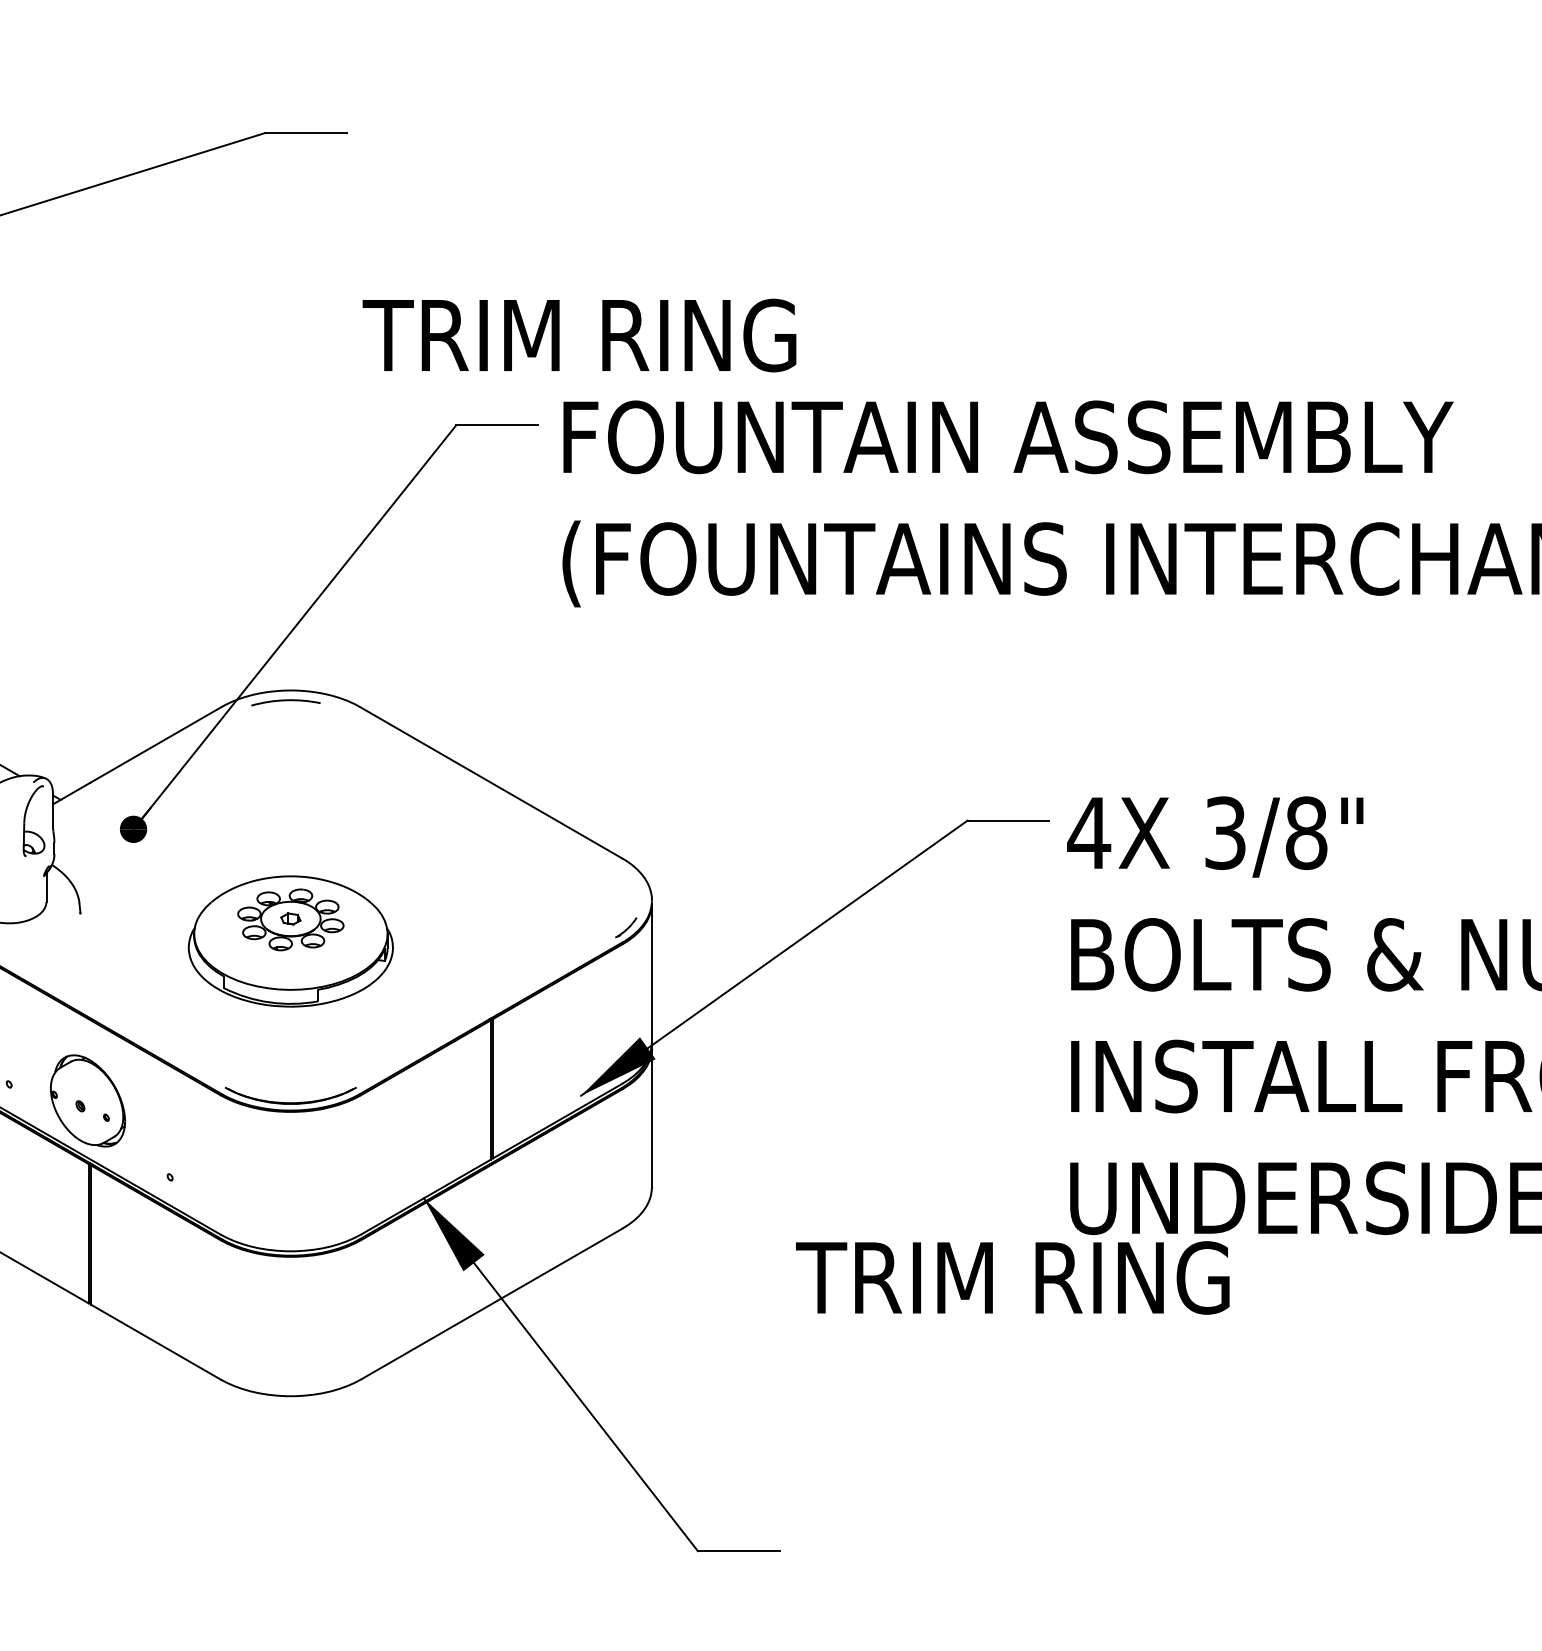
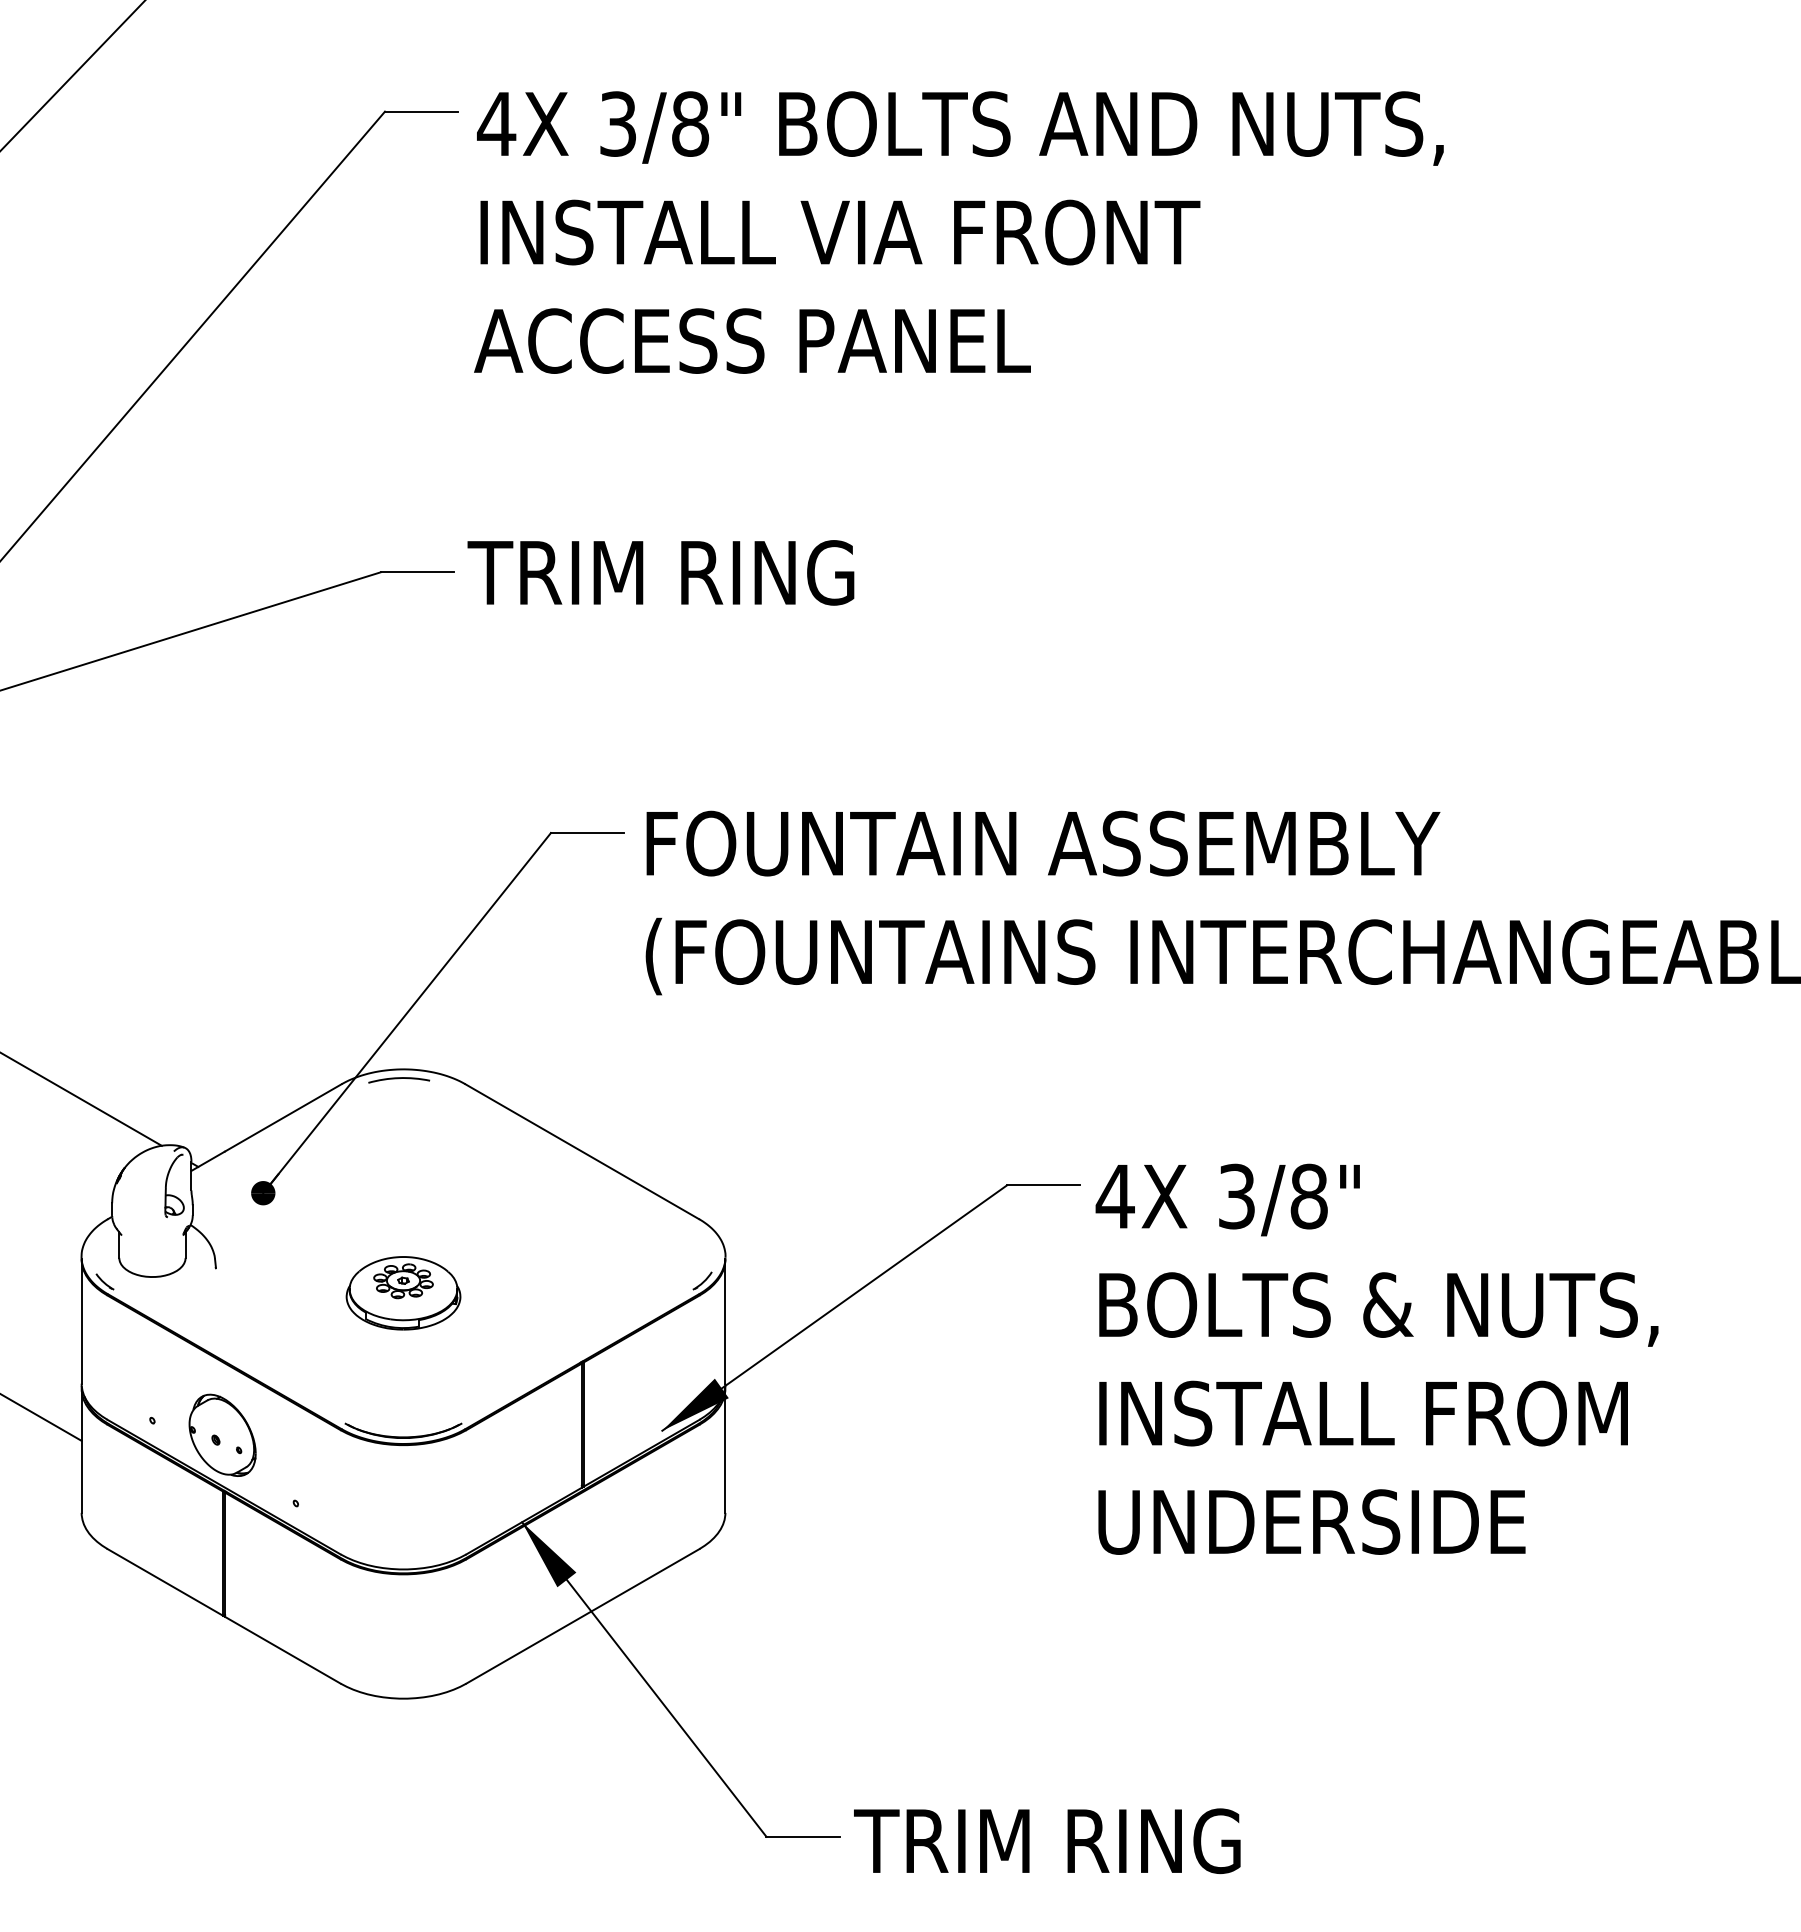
text: (579, 335) -> (660, 572), moved
part: (290, 941) -> (403, 1293), size x0.62
text: (1013, 1278) -> (1047, 1841), moved

